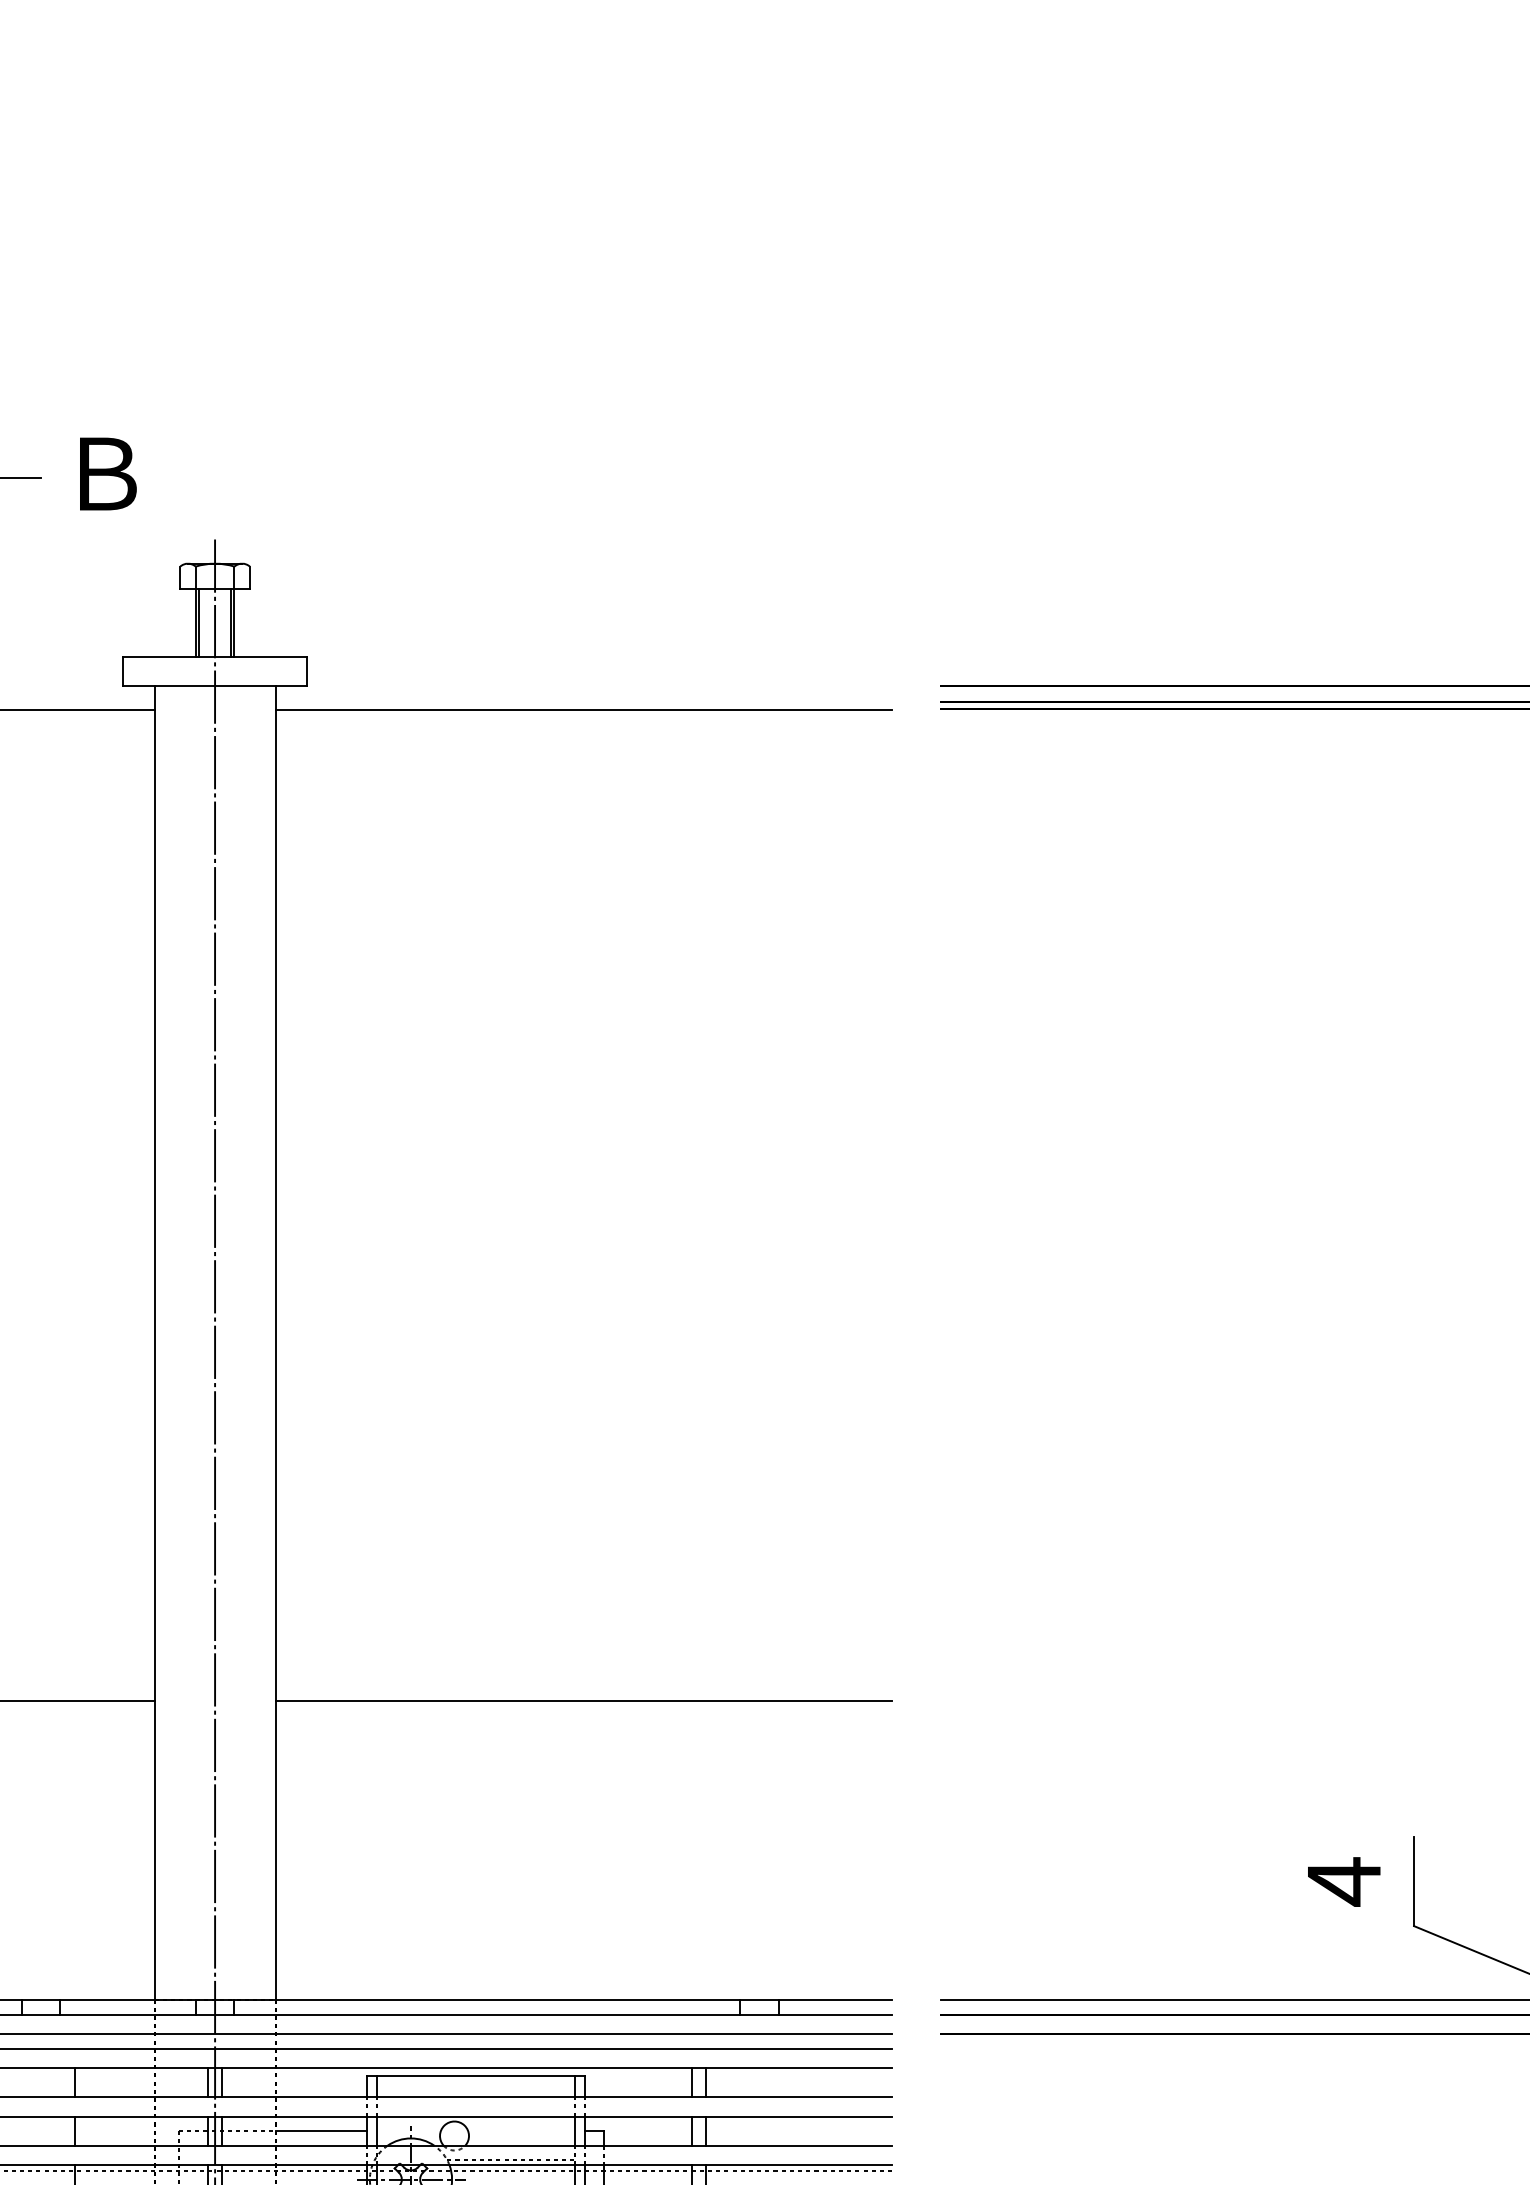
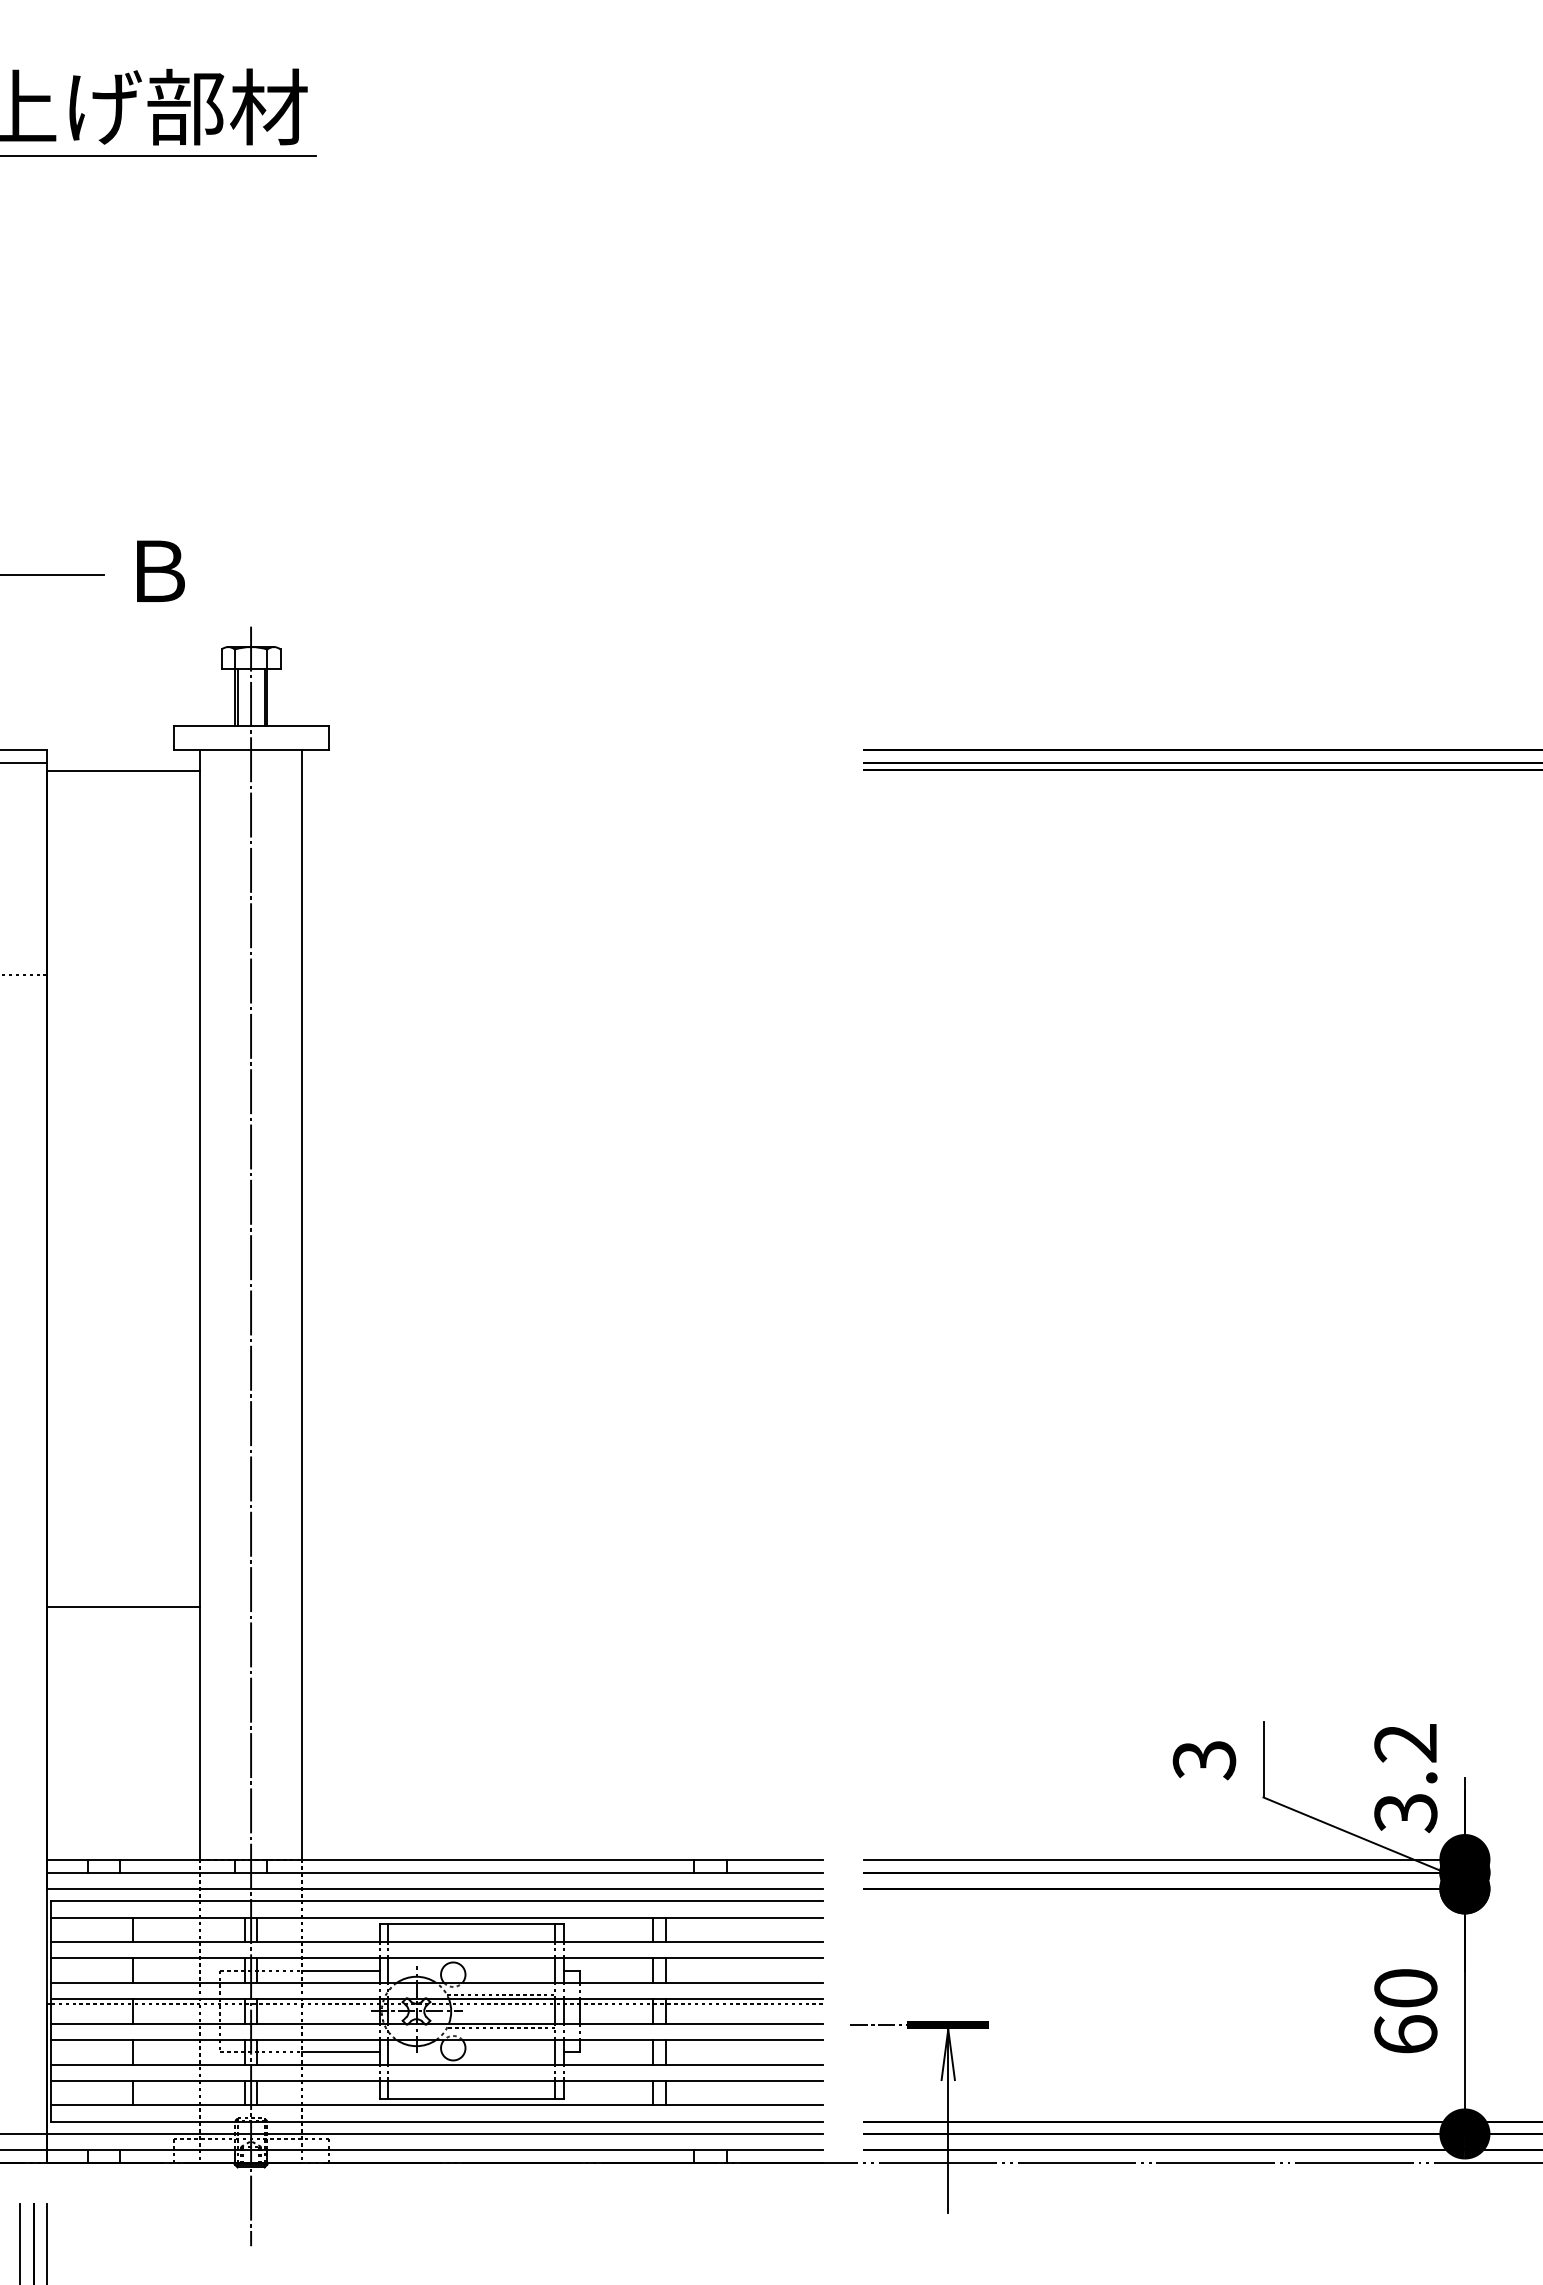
line: (583, 709) -> (562, 770), removed
line: (583, 1701) -> (562, 1607), removed
text: (1344, 1882) -> (1204, 1760), 4 -> 3

